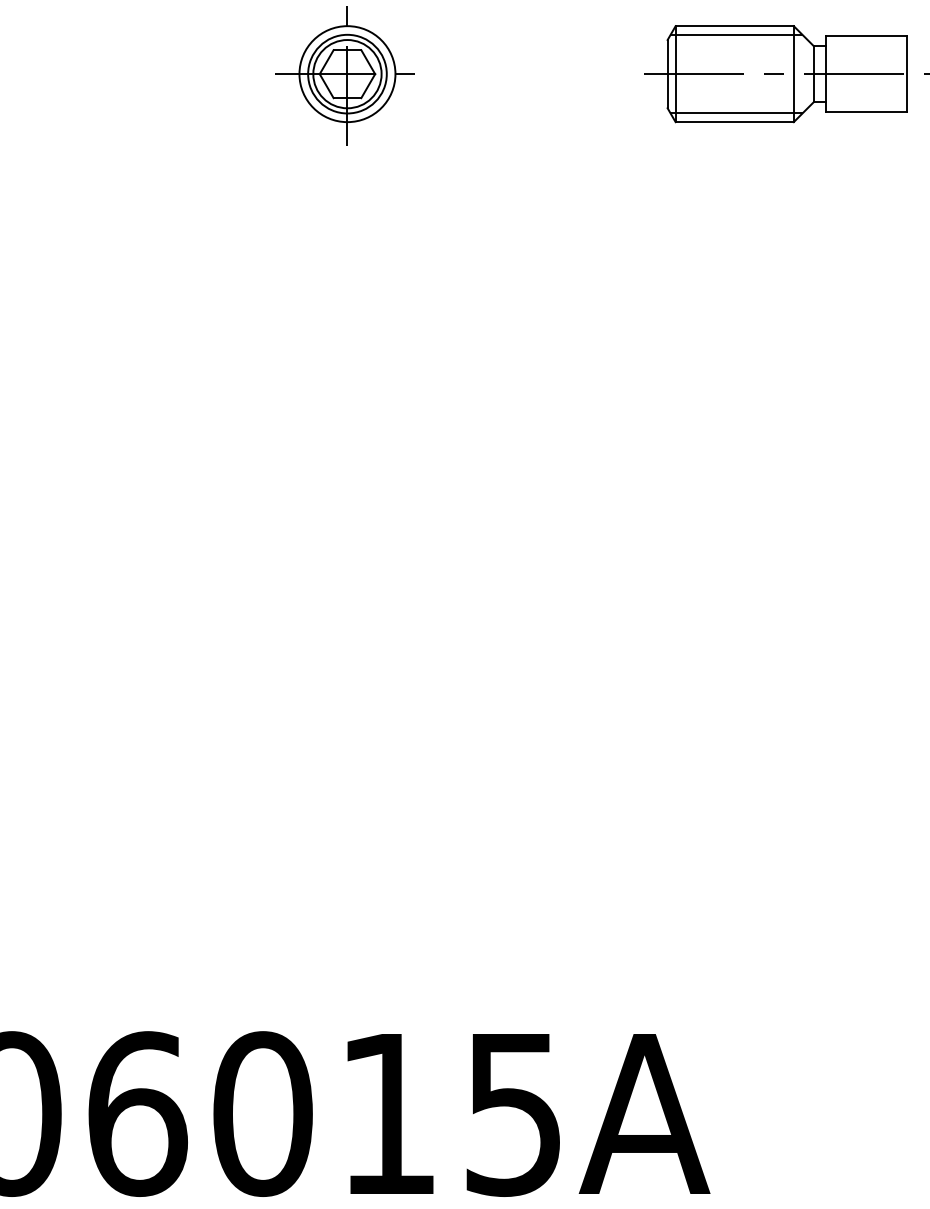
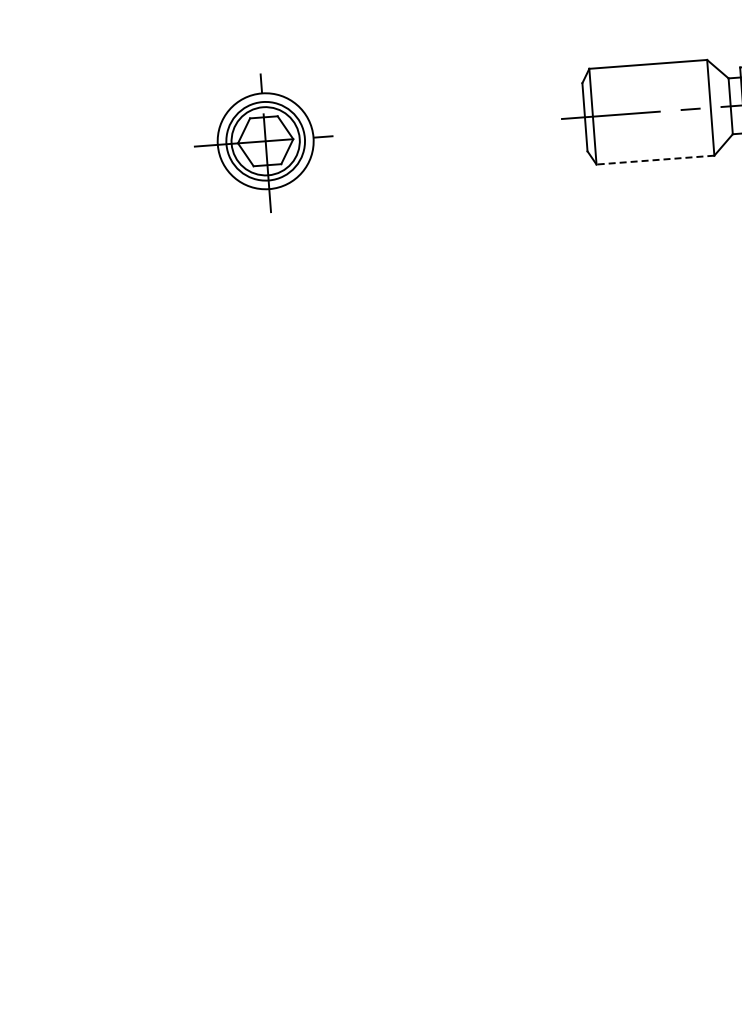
line: (736, 34) -> (650, 72), removed
line: (736, 113) -> (656, 151), removed
line: (734, 122) -> (655, 160), solid -> dashed

